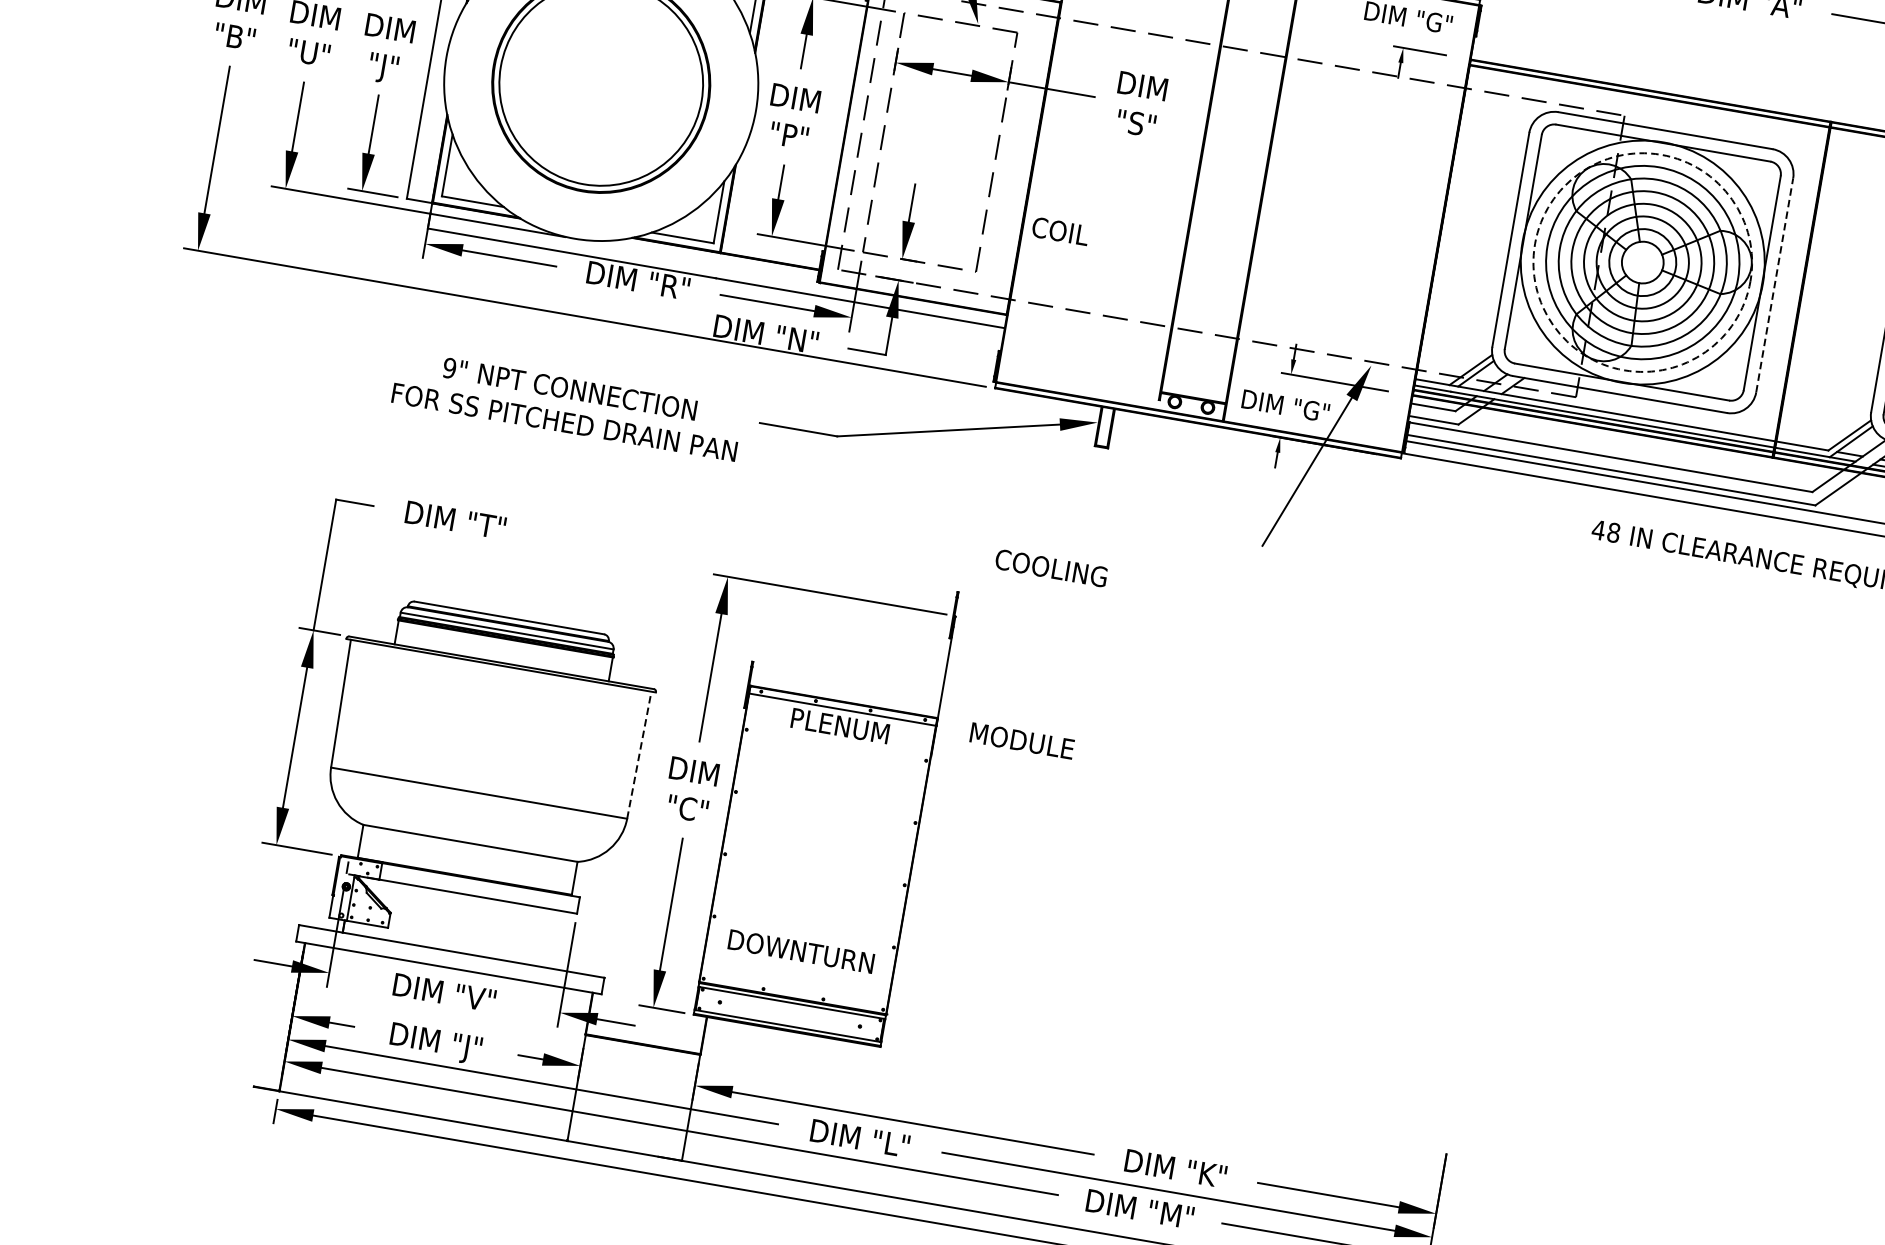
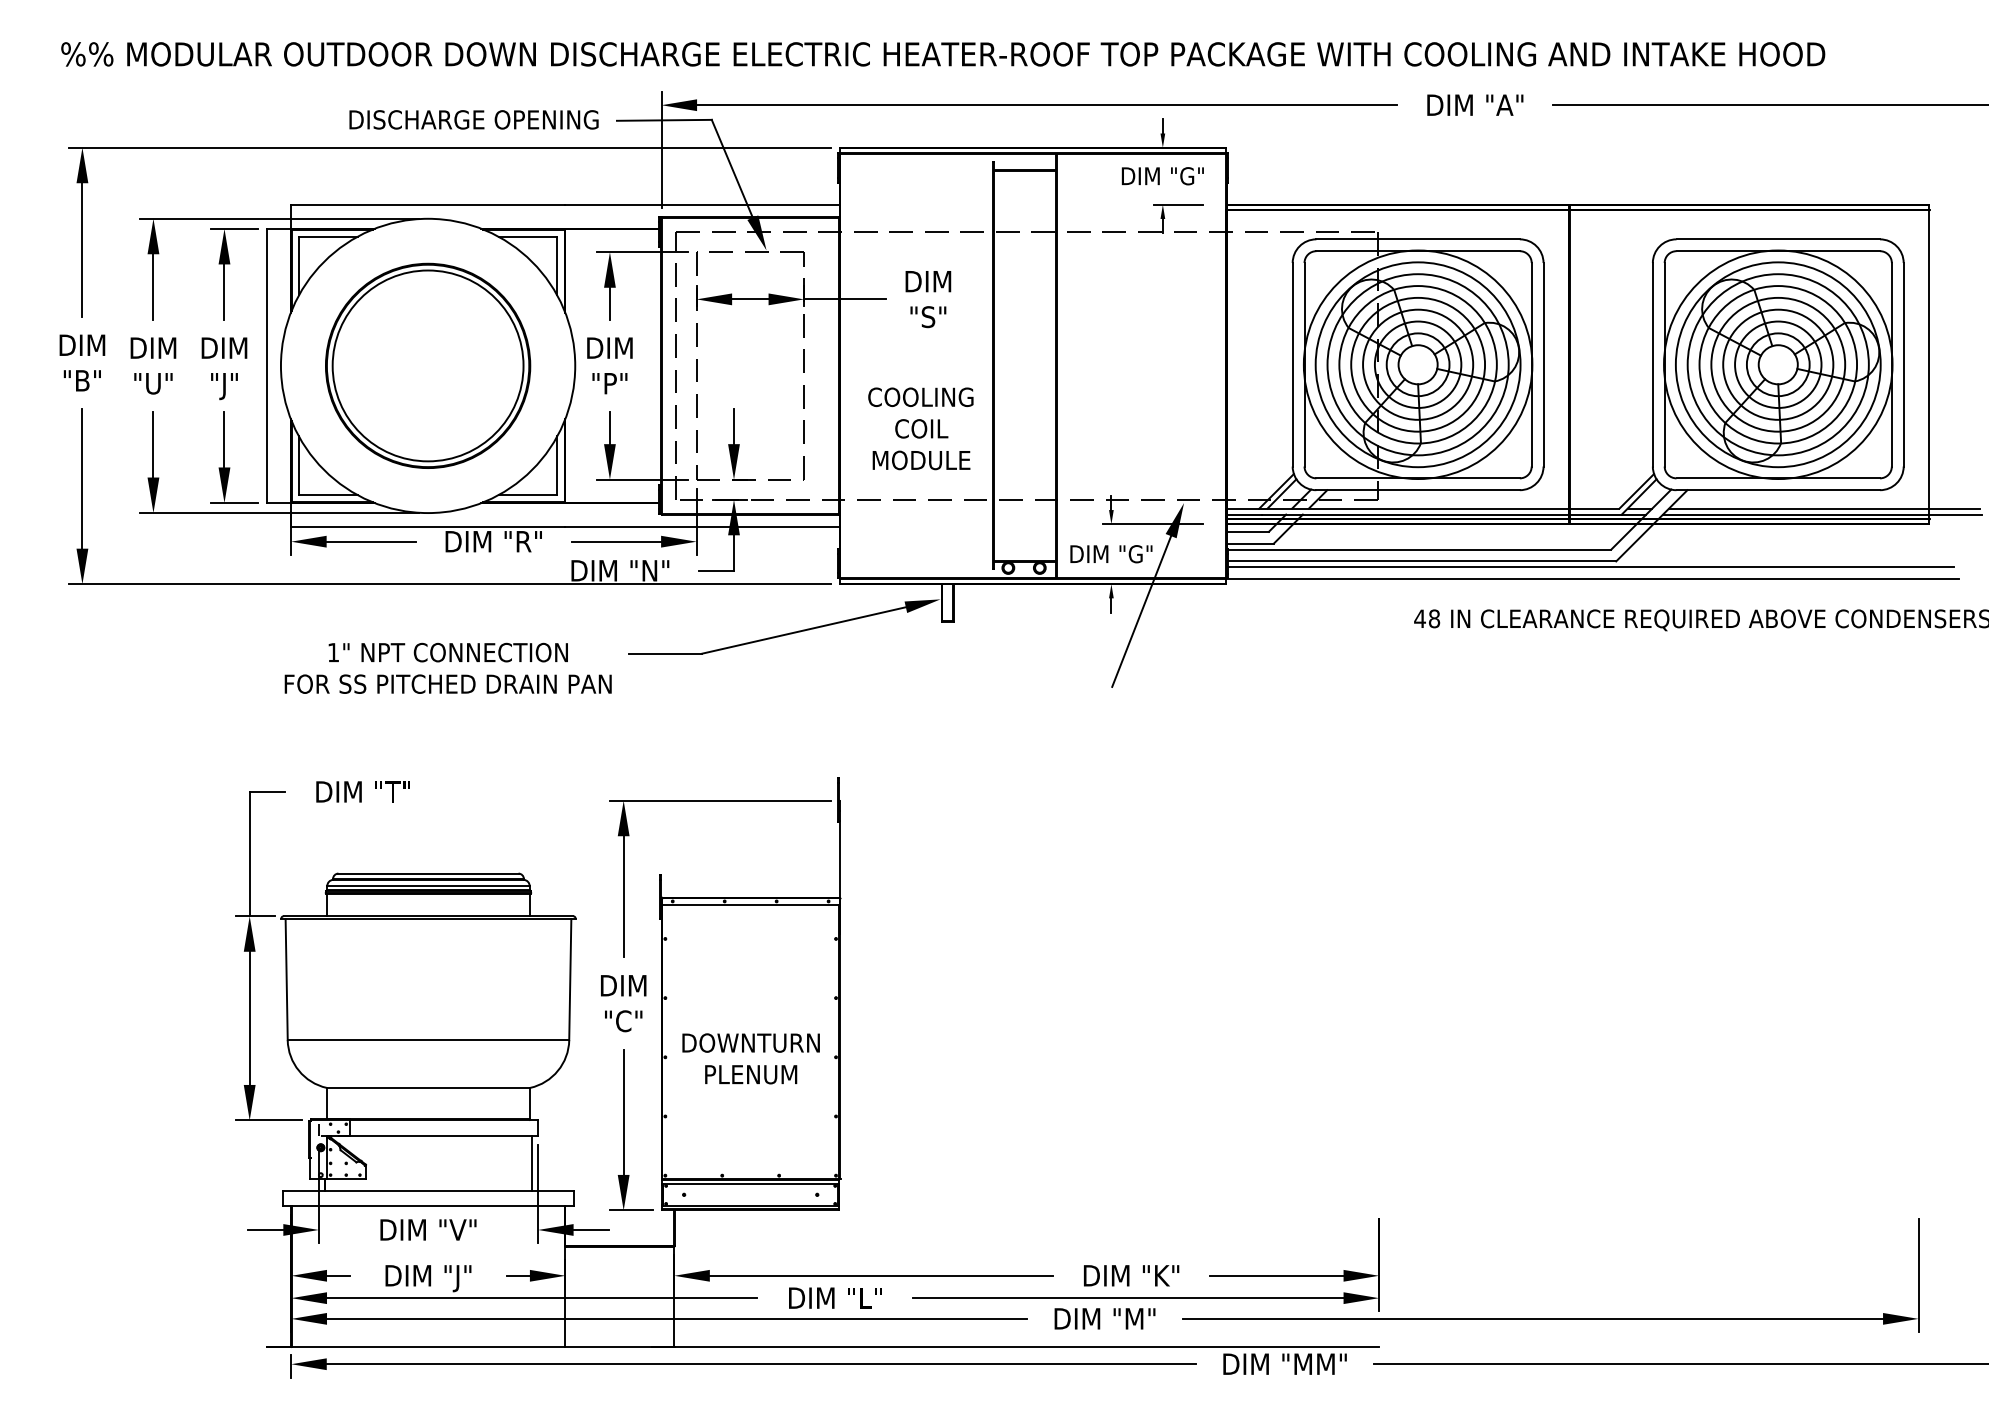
text: (1060, 231) -> (921, 428), moved
circle: (1642, 262) -> (1417, 364), dashed -> solid
line: (1774, 285) -> (1543, 364), dashed -> solid
text: (449, 368) -> (333, 652), 9" -> 1"
text: (1051, 567) -> (920, 396), moved
text: (840, 725) -> (751, 1074), moved
text: (1022, 741) -> (921, 460), moved
line: (639, 755) -> (570, 979), dashed -> solid
line: (566, 940) -> (532, 1162), added
text: (800, 950) -> (750, 1042), moved

